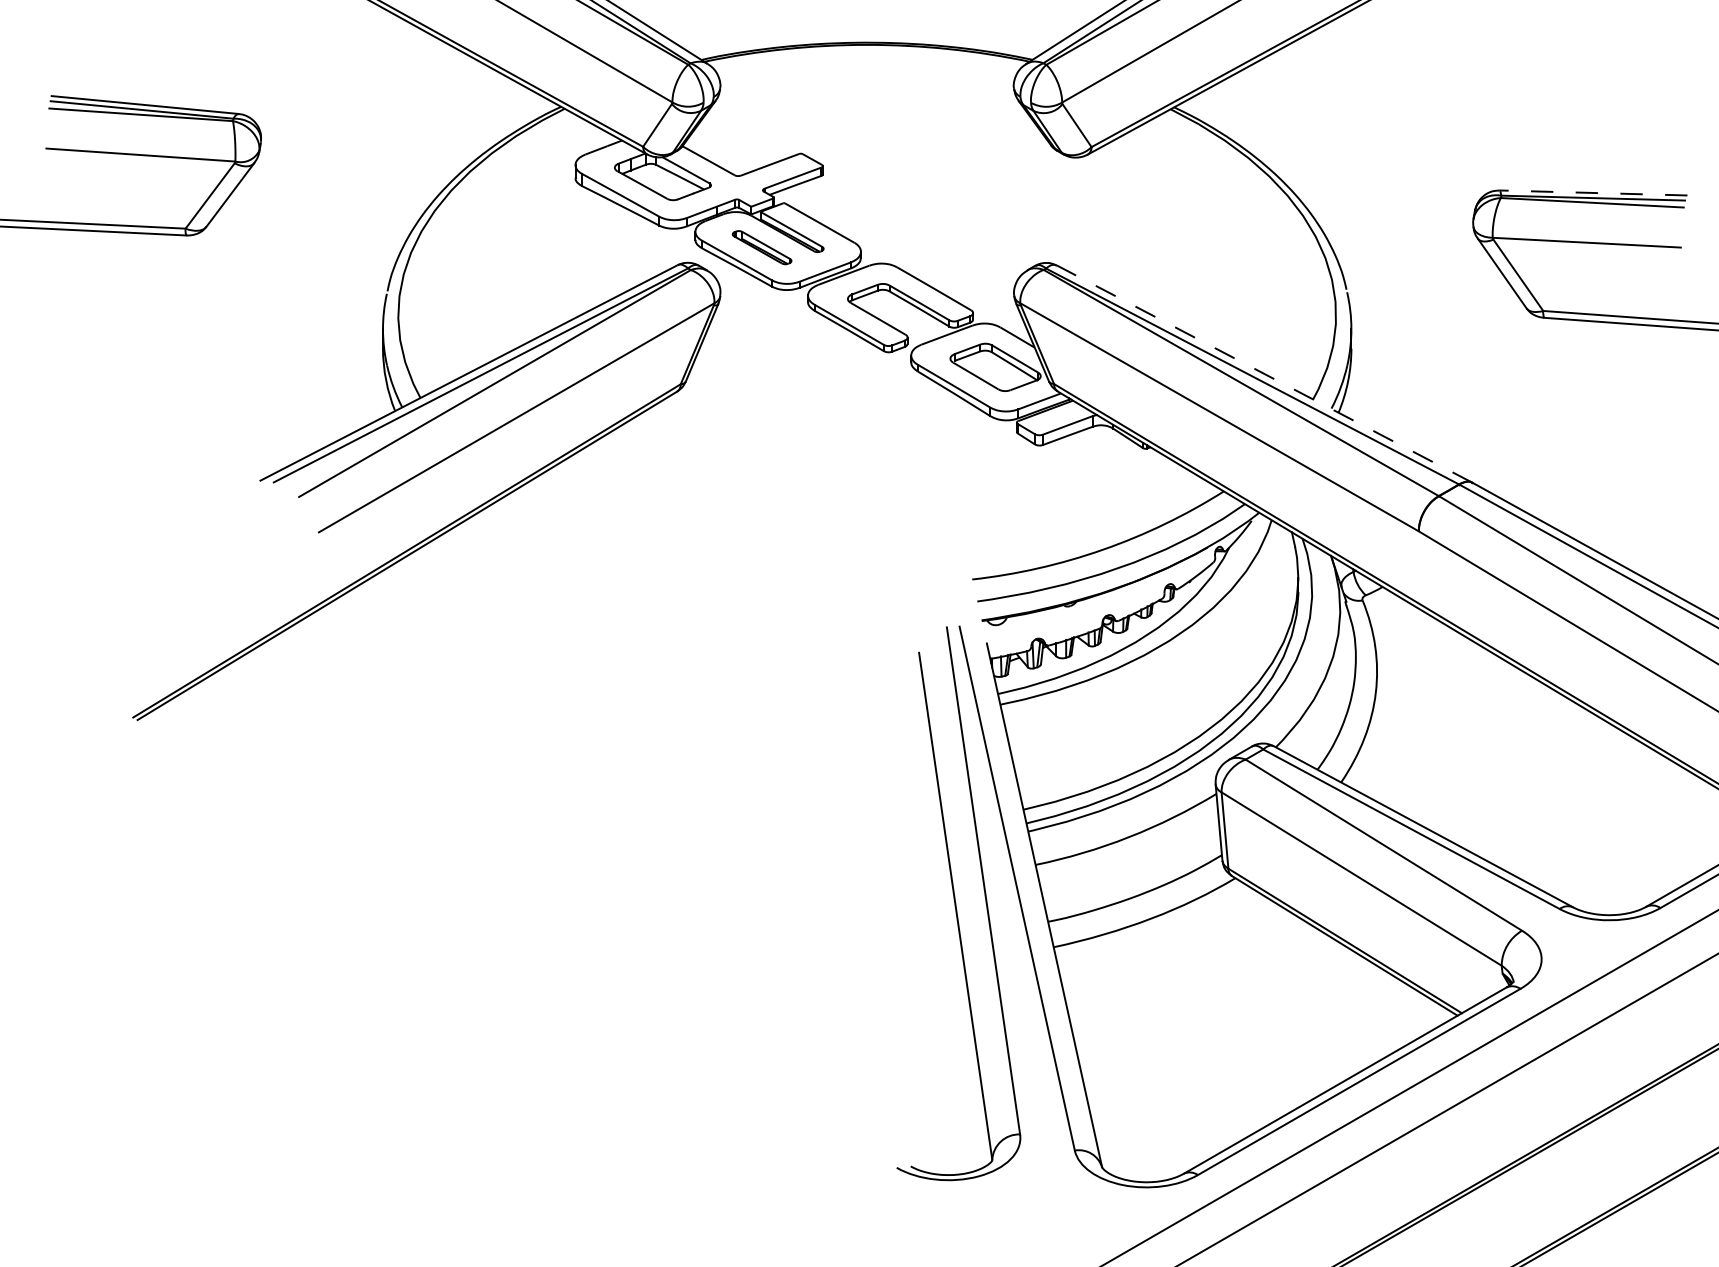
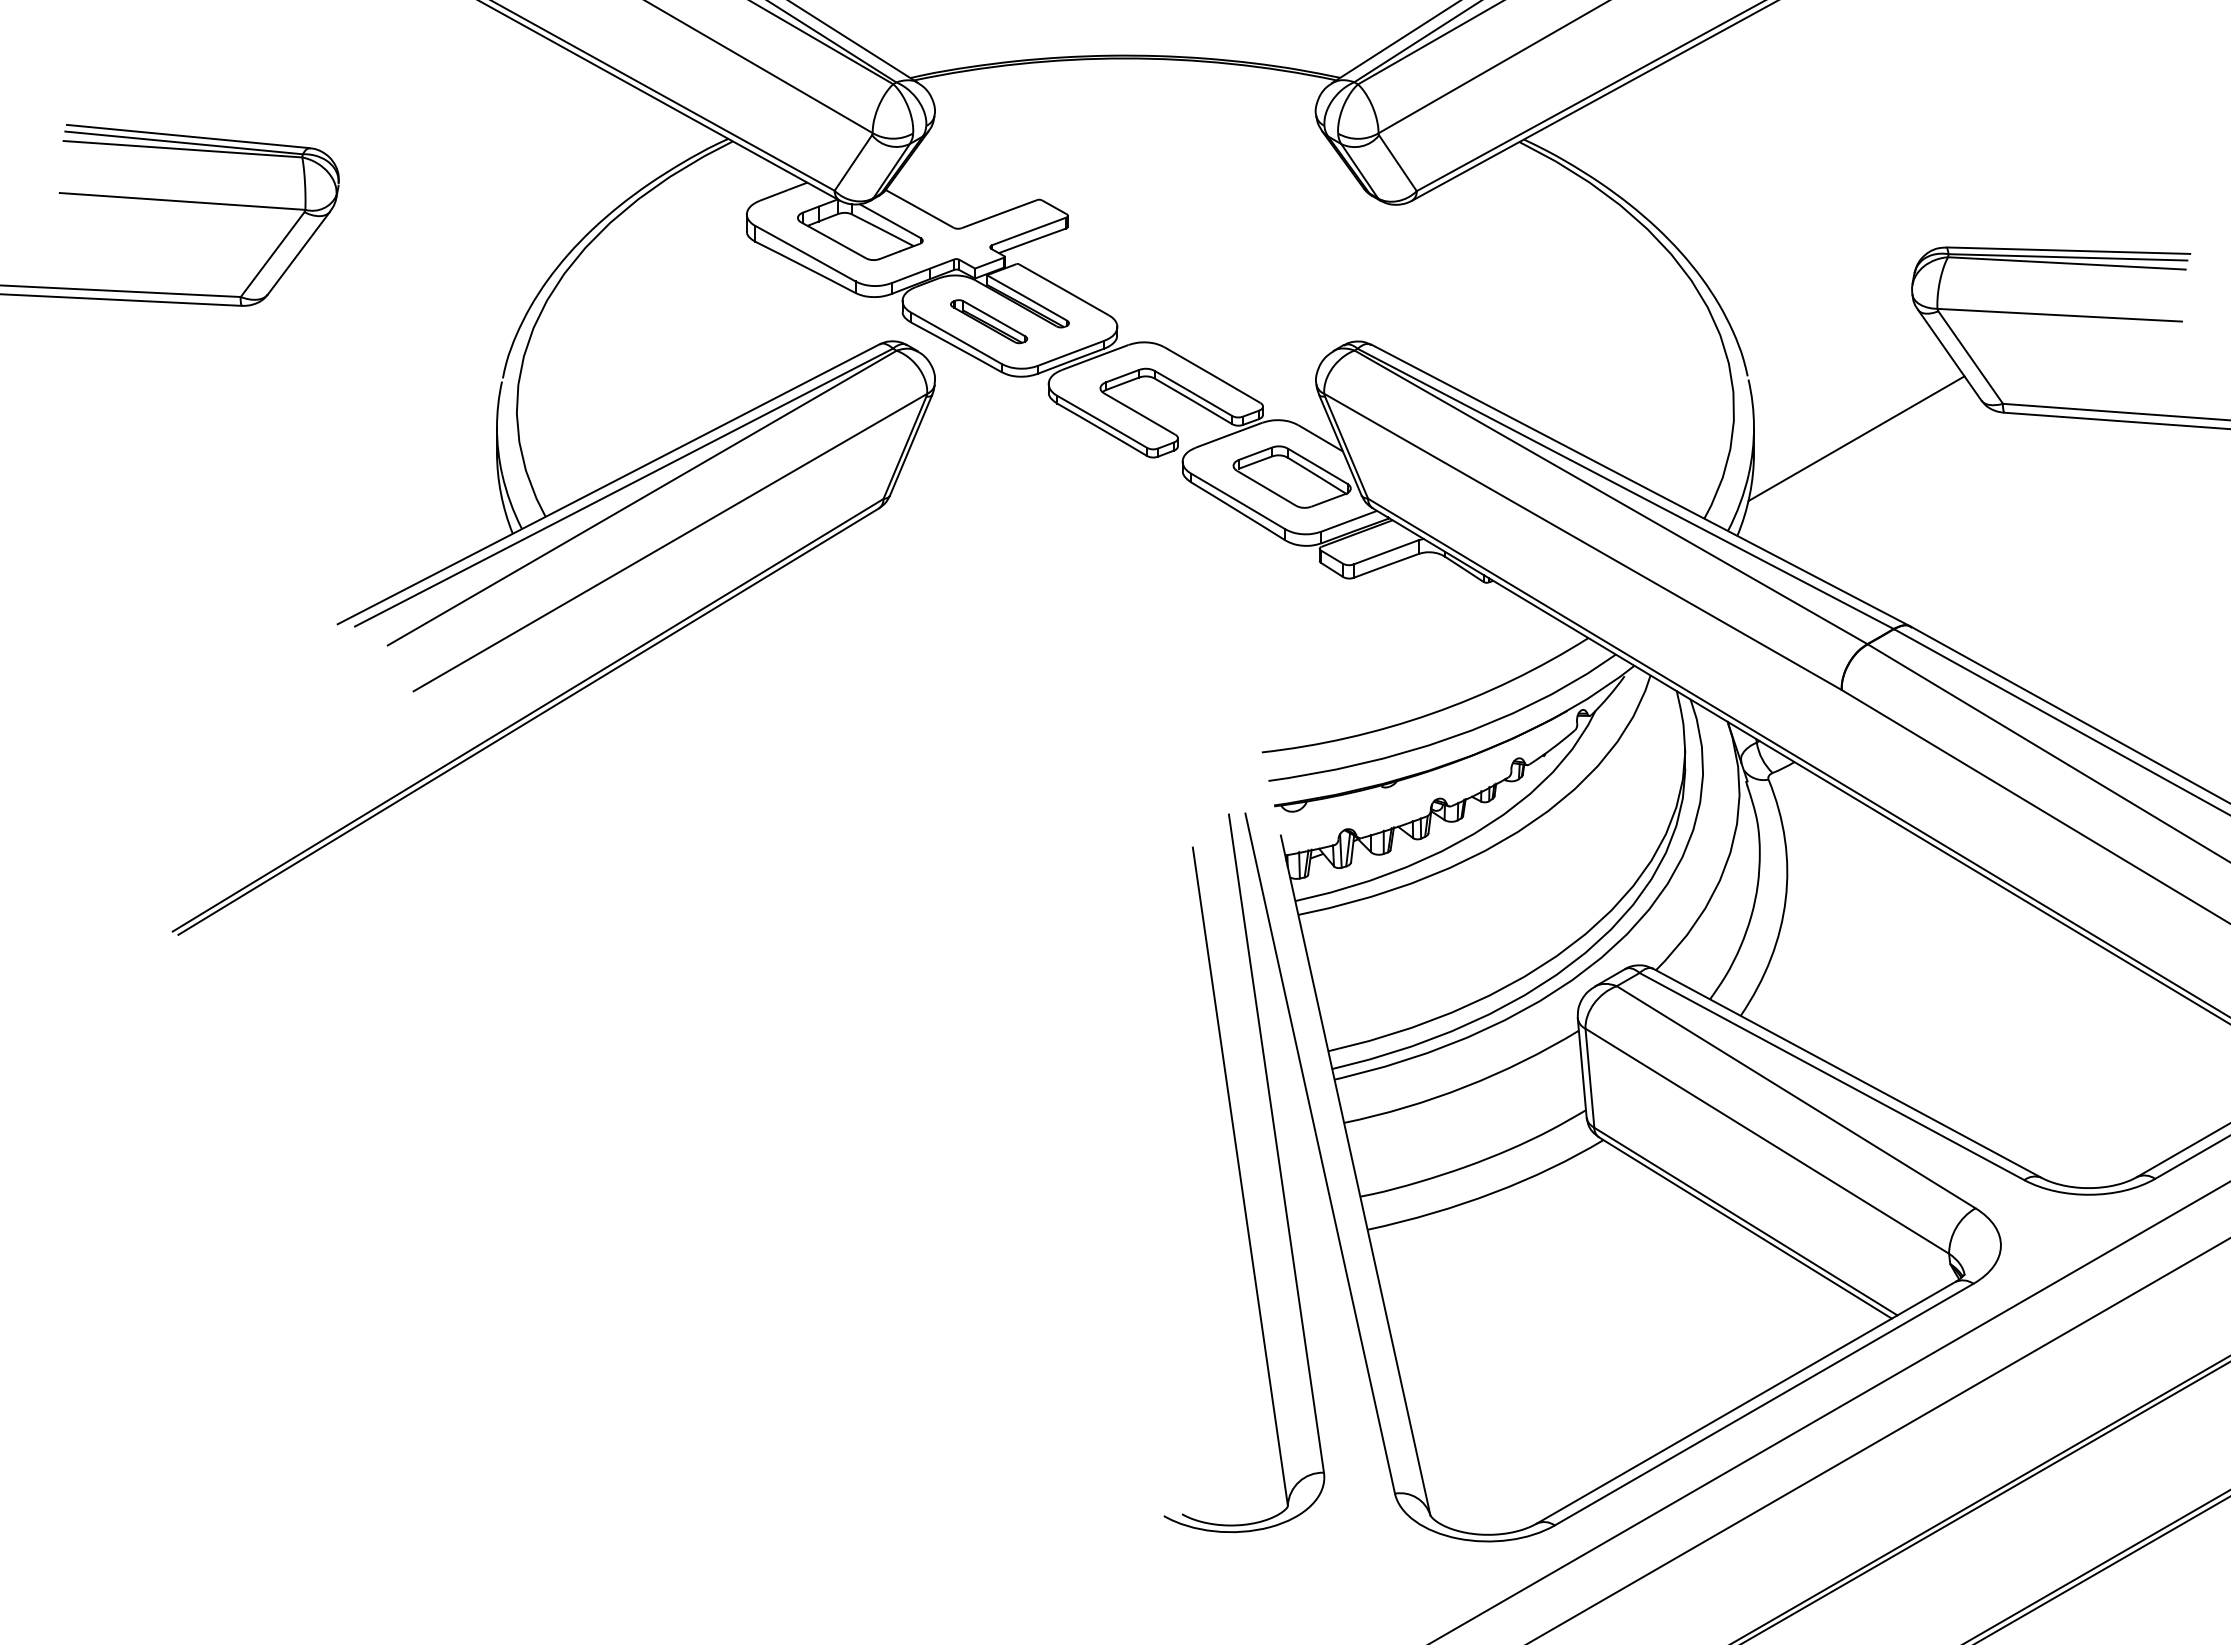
line: (1593, 192) -> (2068, 250), dashed -> solid
line: (1430, 337) -> (1856, 438), added
line: (1263, 373) -> (1640, 485), dashed -> solid

